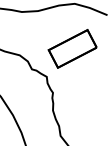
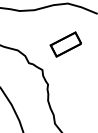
part: (72, 48) -> (65, 44), size x0.7

